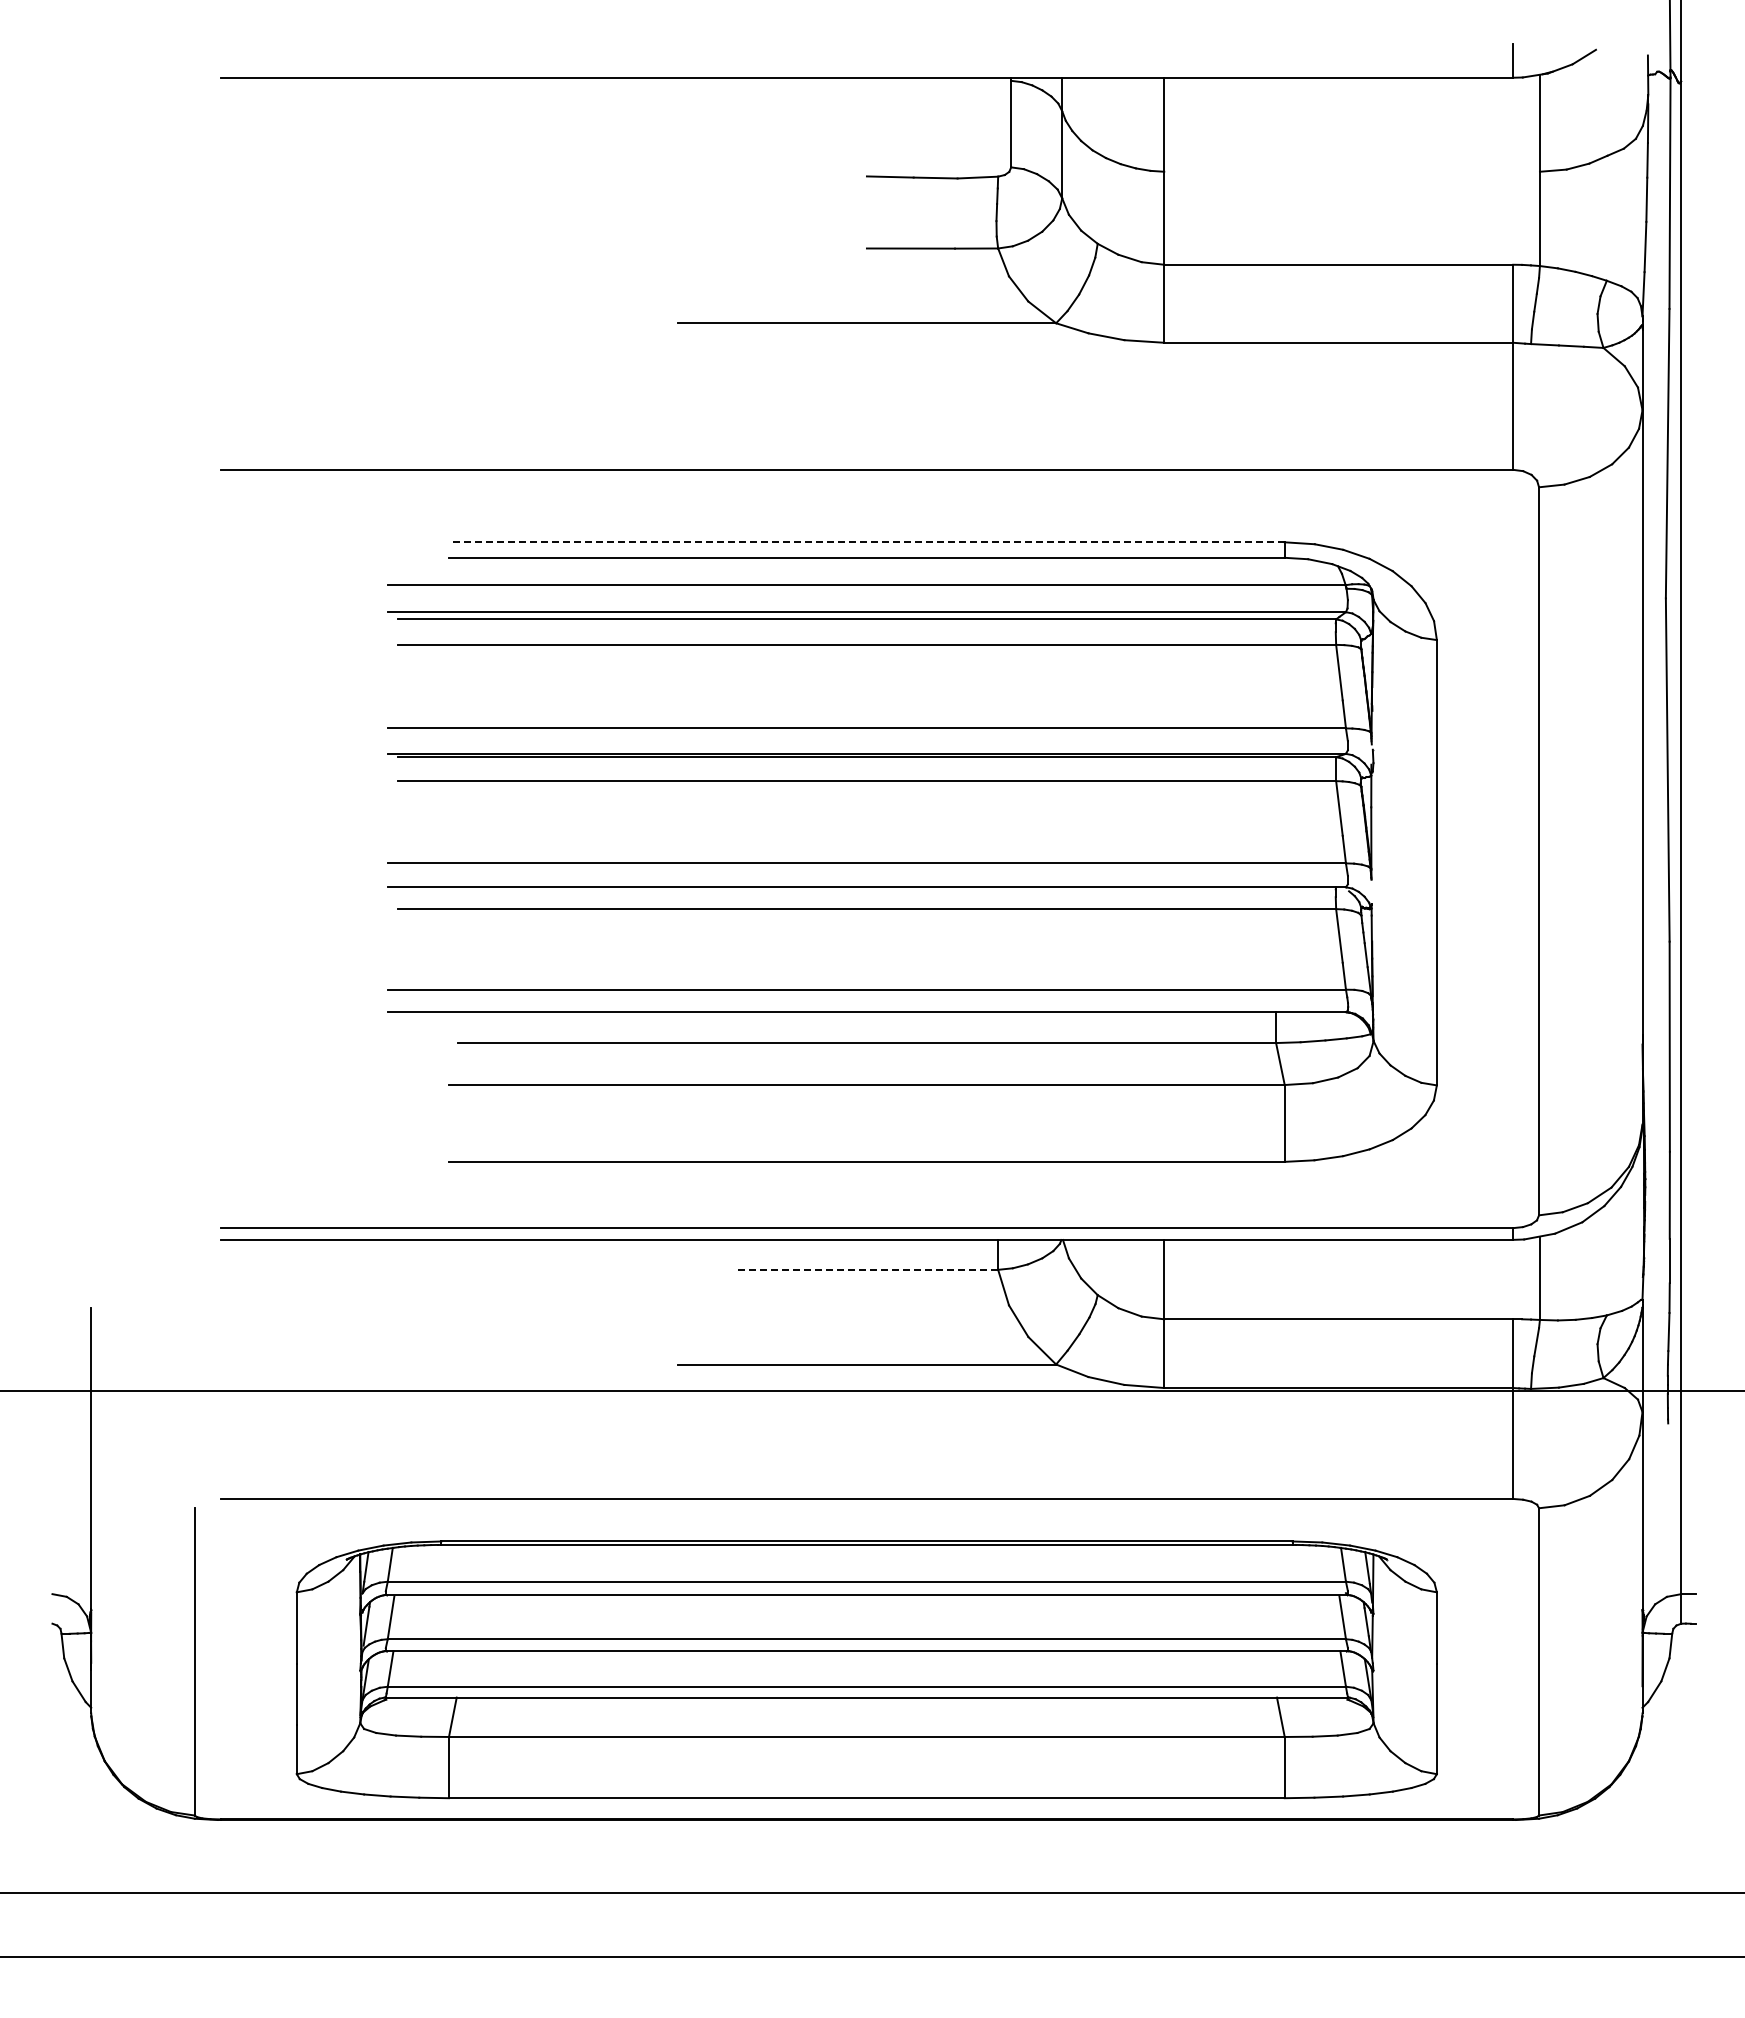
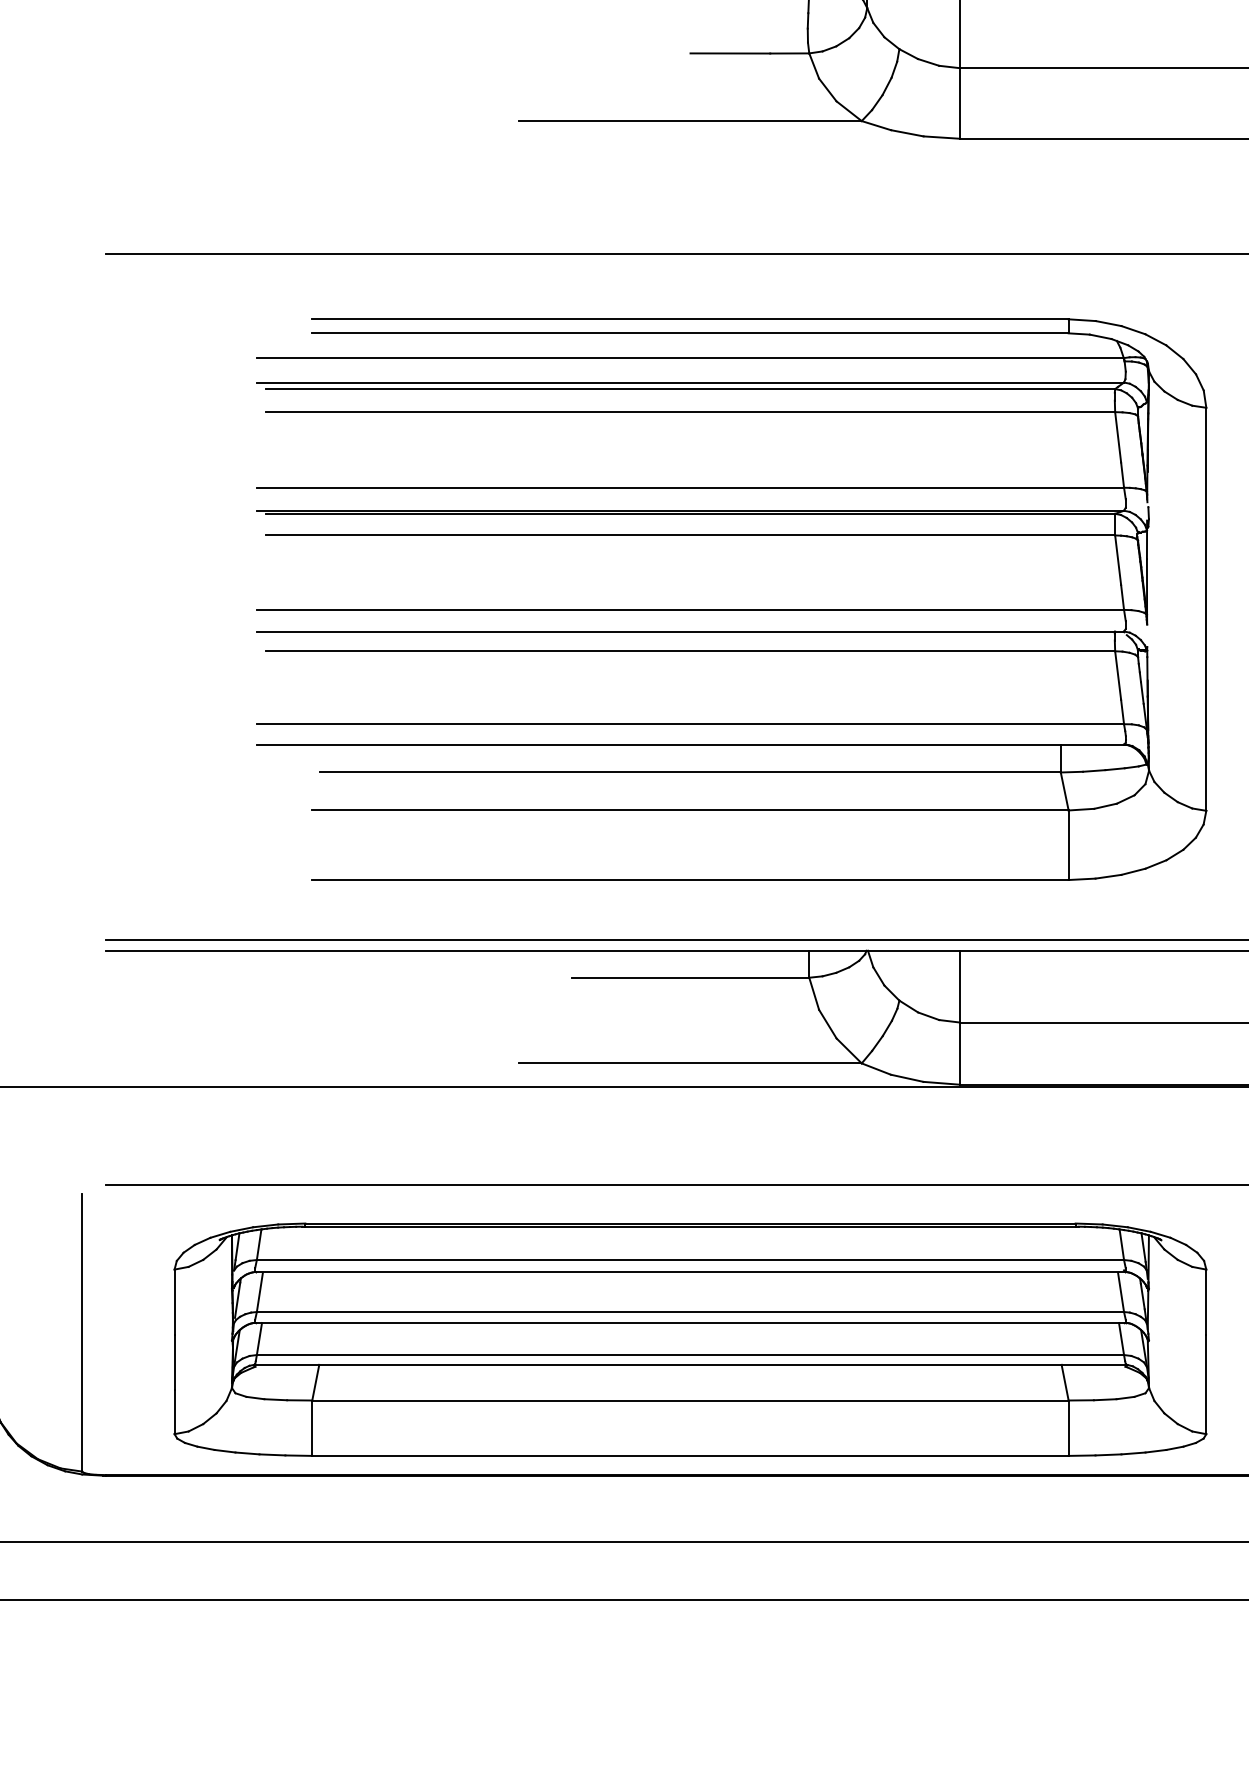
line: (866, 542) -> (690, 319), dashed -> solid
line: (866, 1269) -> (690, 977), dashed -> solid

